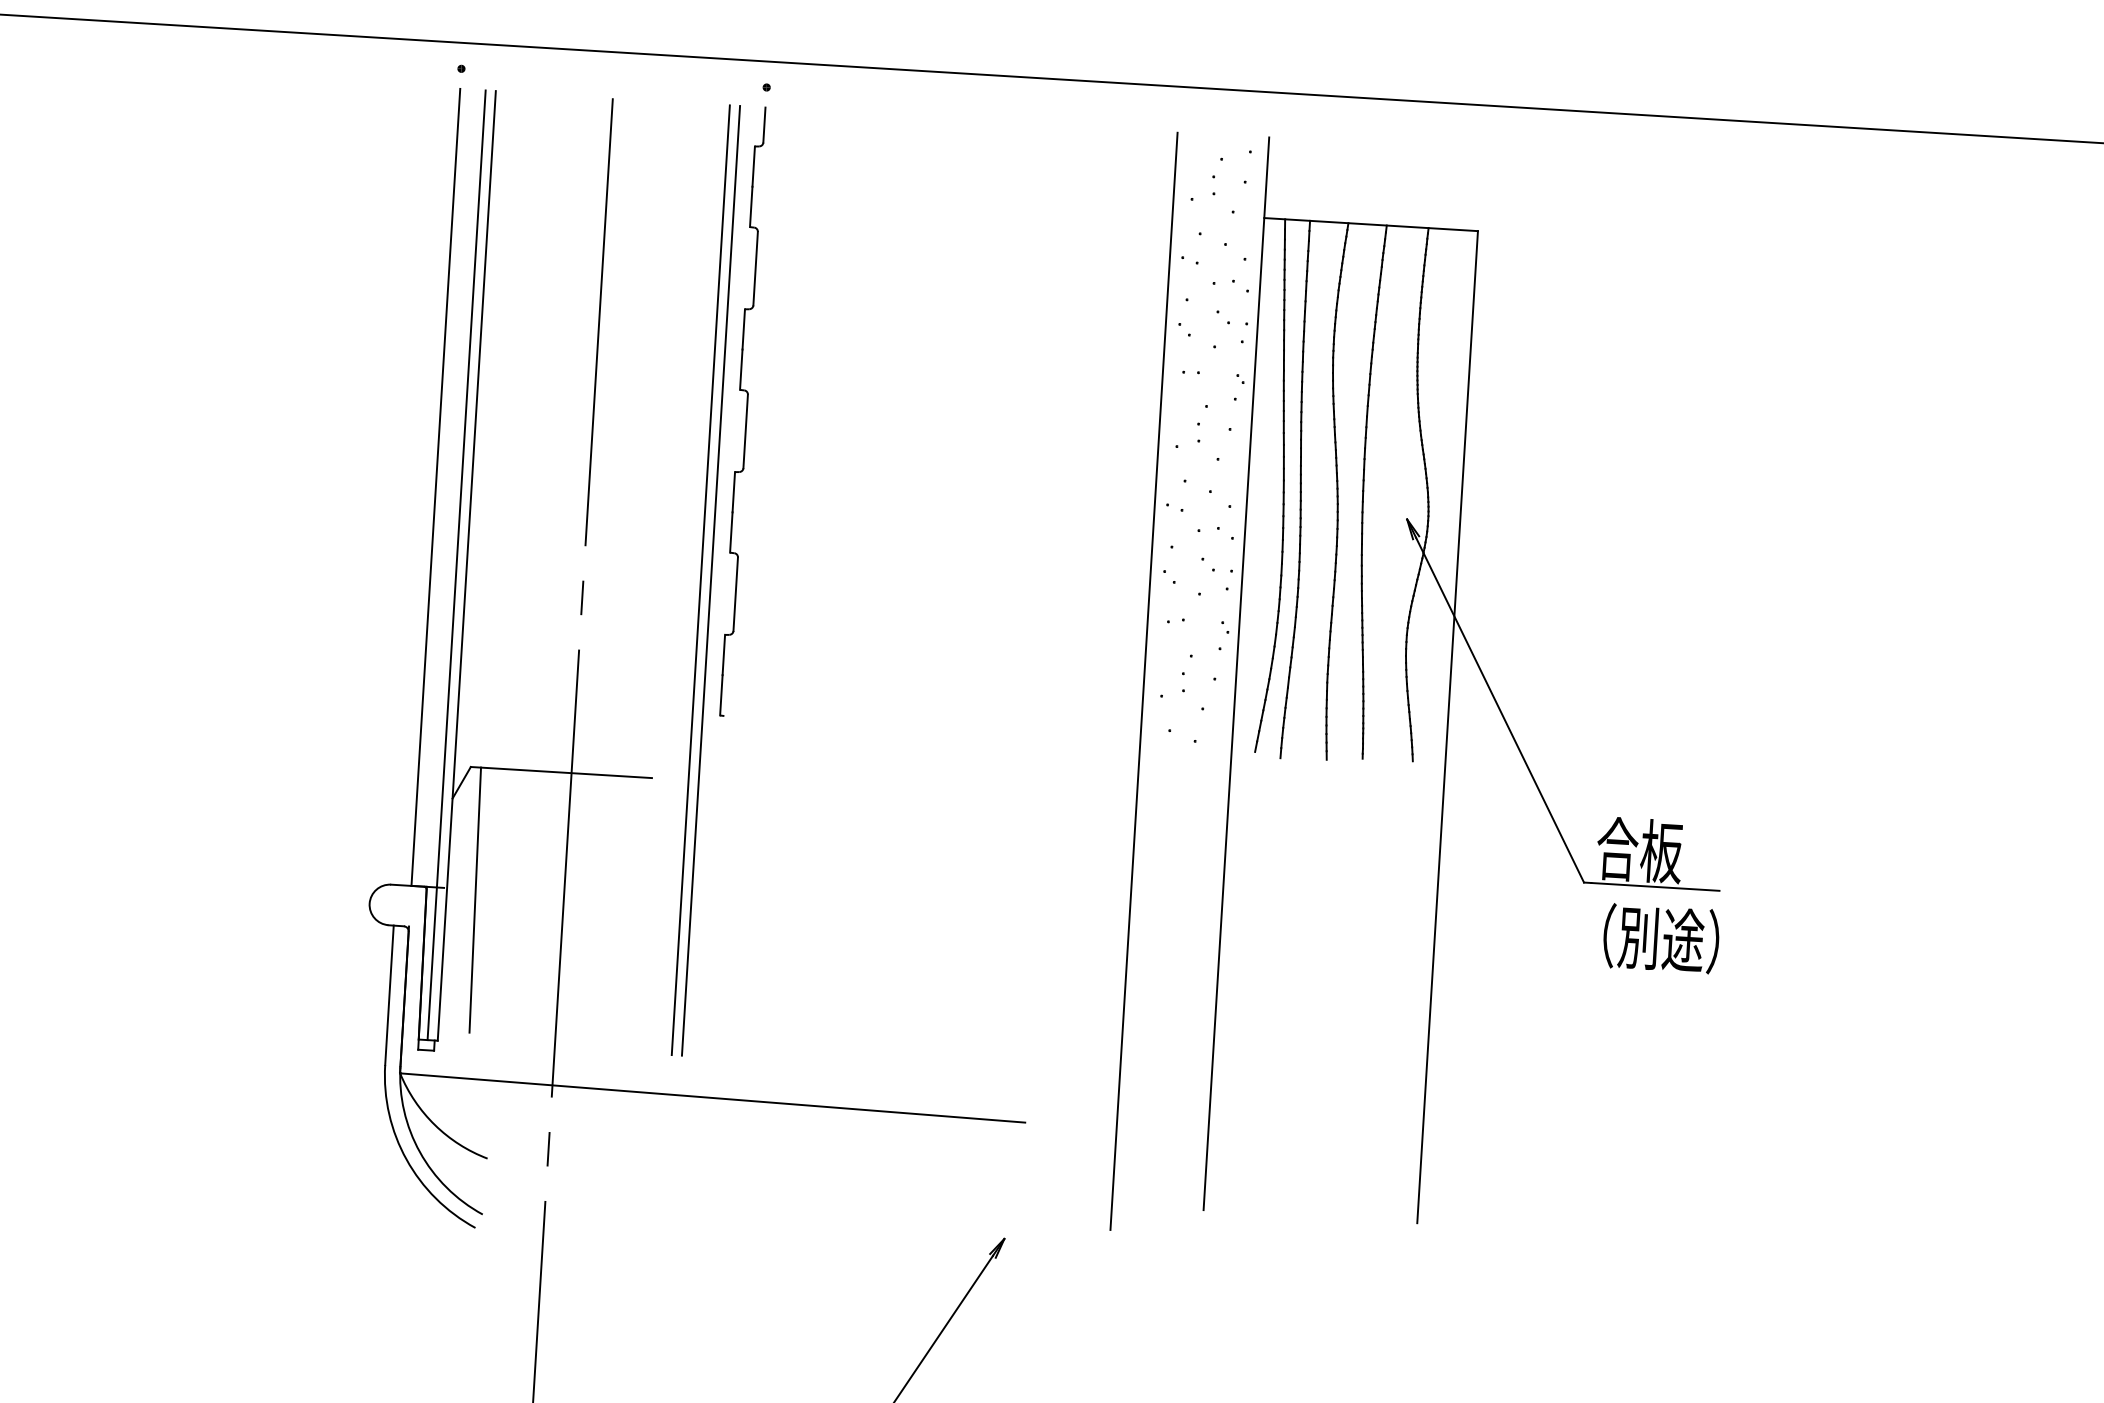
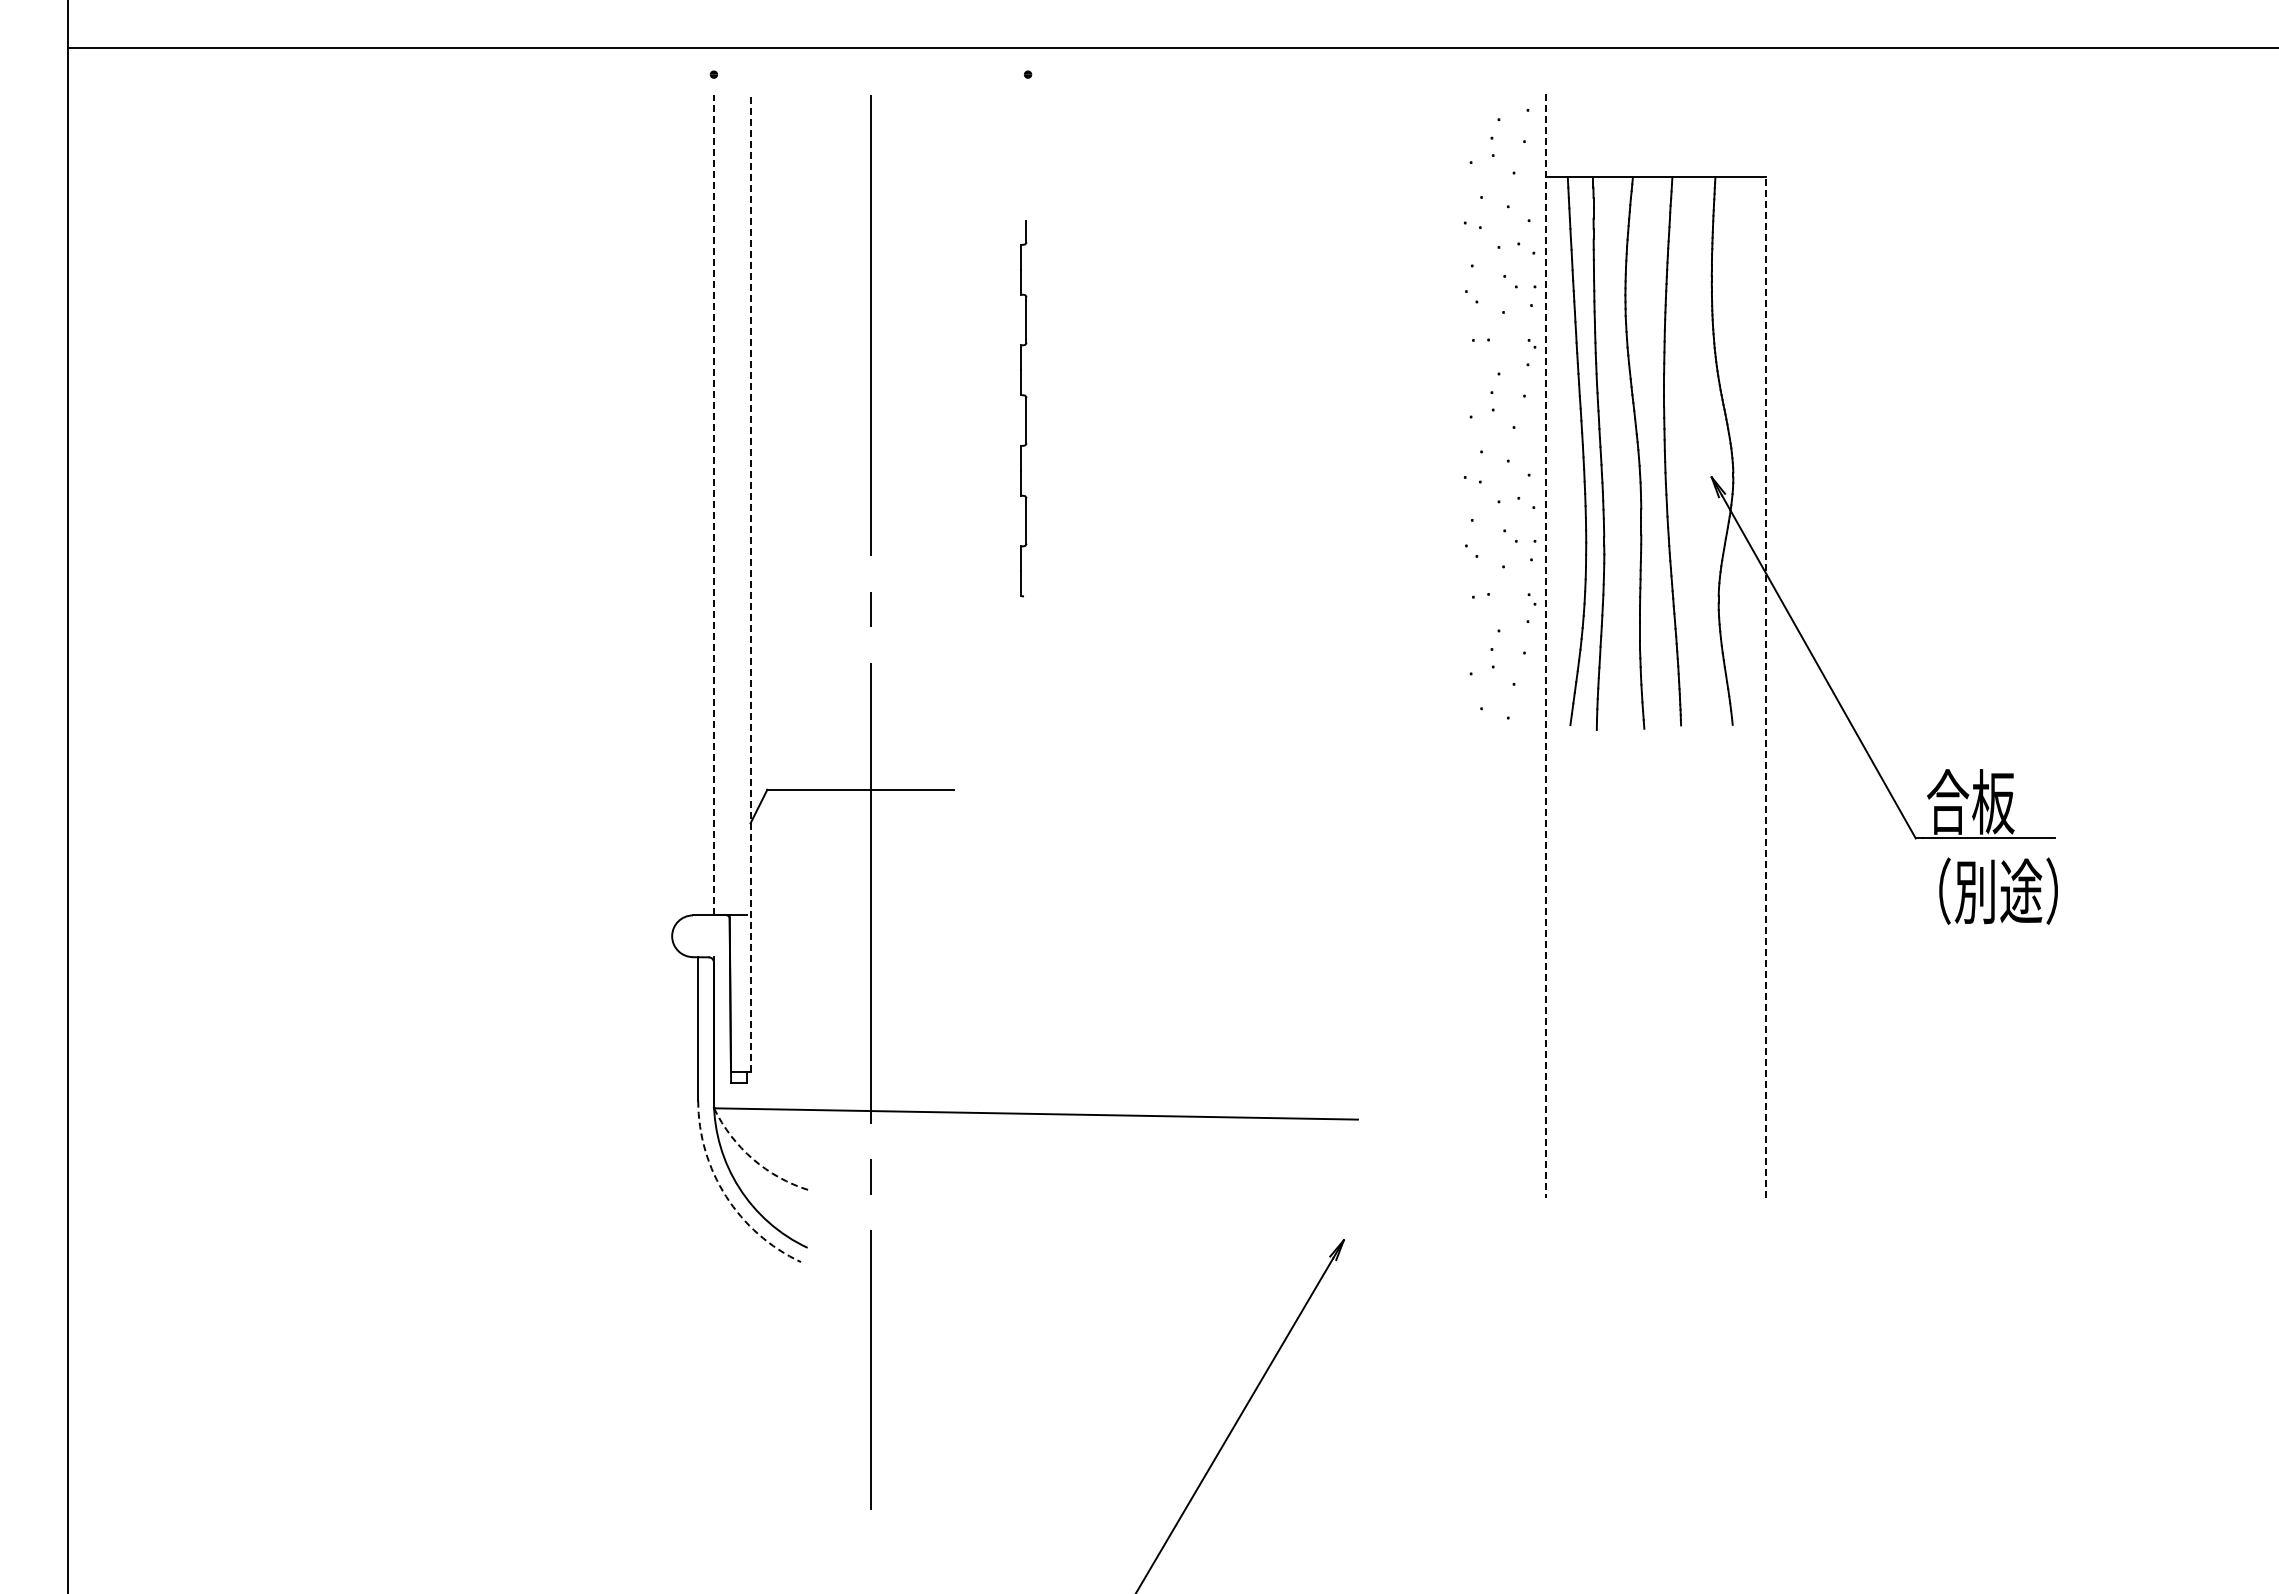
part: (742, 411) -> (1023, 408), size x0.6
line: (435, 486) -> (713, 504), solid -> dashed
line: (457, 564) -> (740, 583), removed
line: (466, 565) -> (750, 583), solid -> dashed
line: (700, 579) -> (991, 583), removed
line: (710, 580) -> (1001, 583), removed
line: (1236, 674) -> (1546, 646), solid -> dashed
line: (1144, 681) -> (1452, 659), removed
line: (1447, 726) -> (1766, 687), solid -> dashed
line: (474, 899) -> (779, 925), removed
arc: (435, 1125) -> (753, 1159), solid -> dashed
arc: (406, 1159) -> (726, 1196), solid -> dashed

